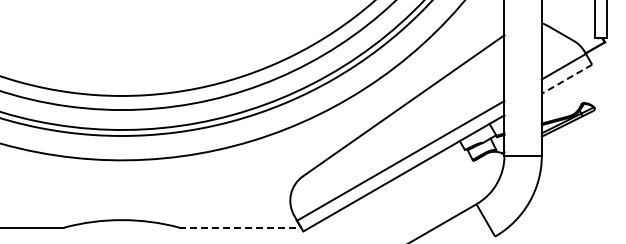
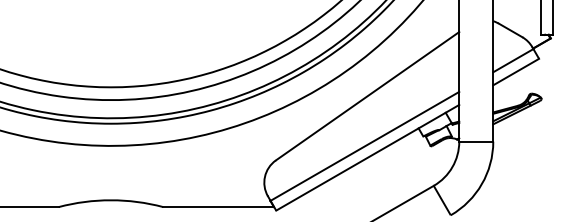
line: (566, 79) -> (515, 72), dashed -> solid
line: (240, 227) -> (219, 207), dashed -> solid

